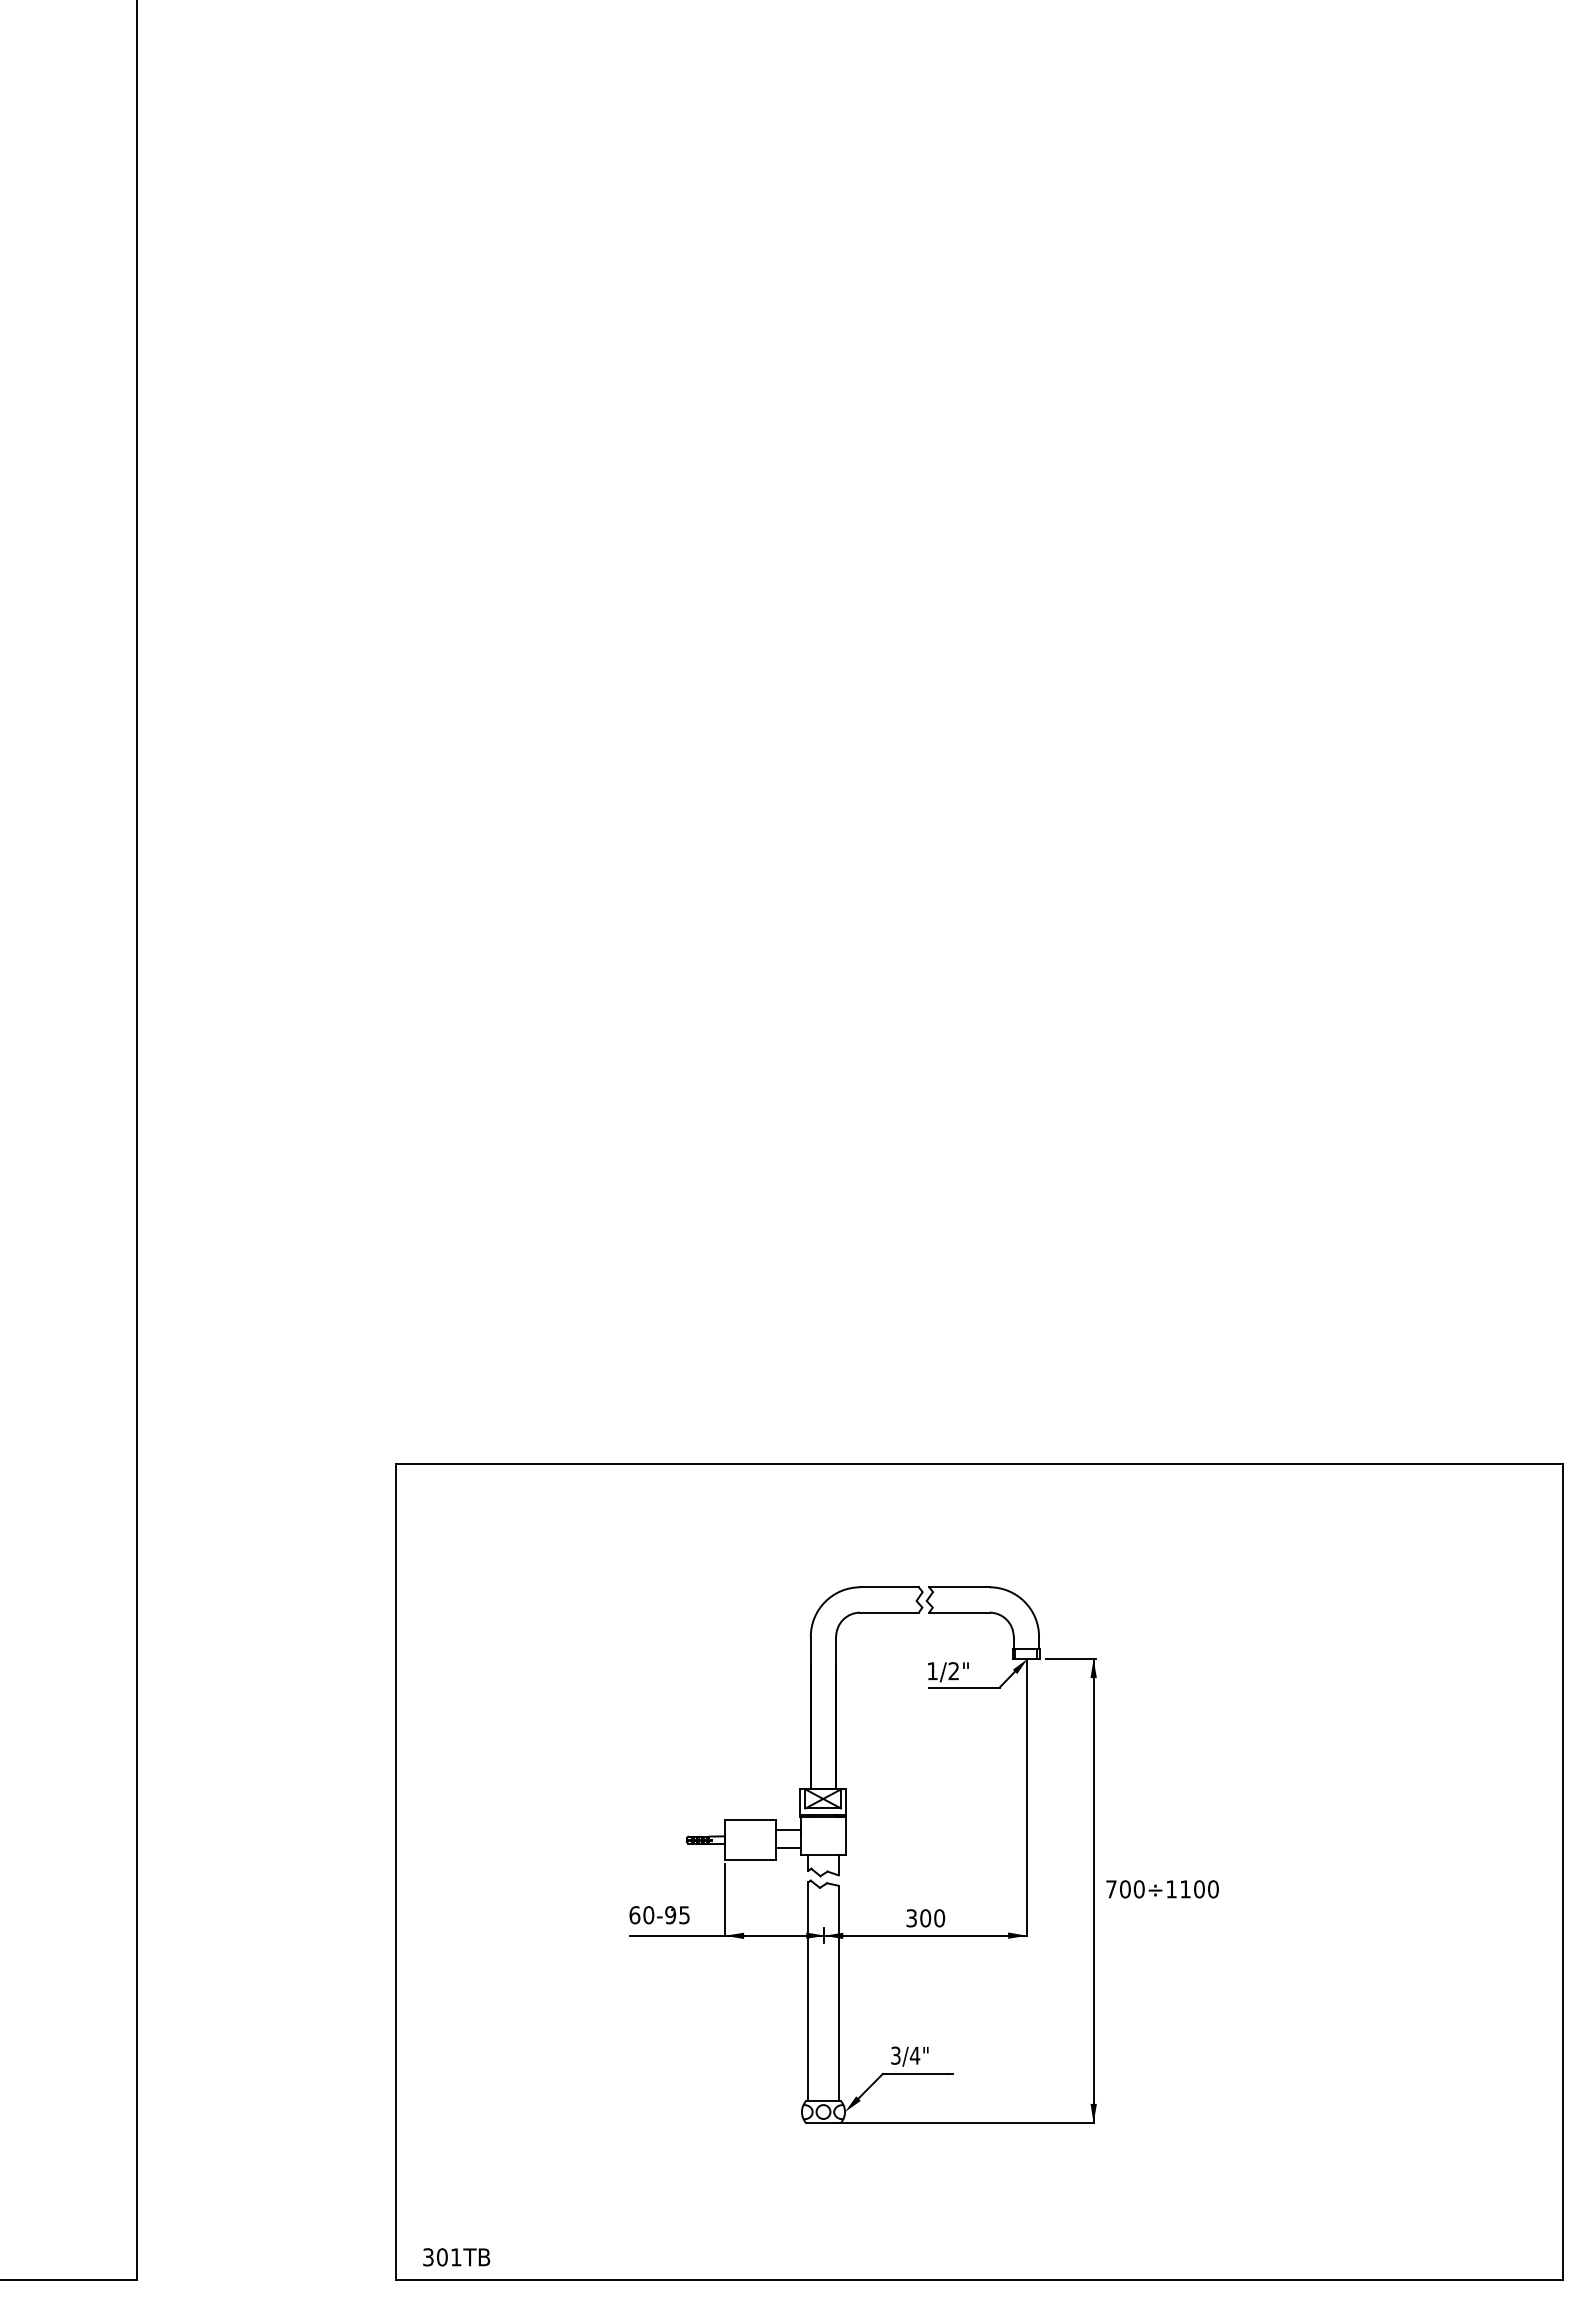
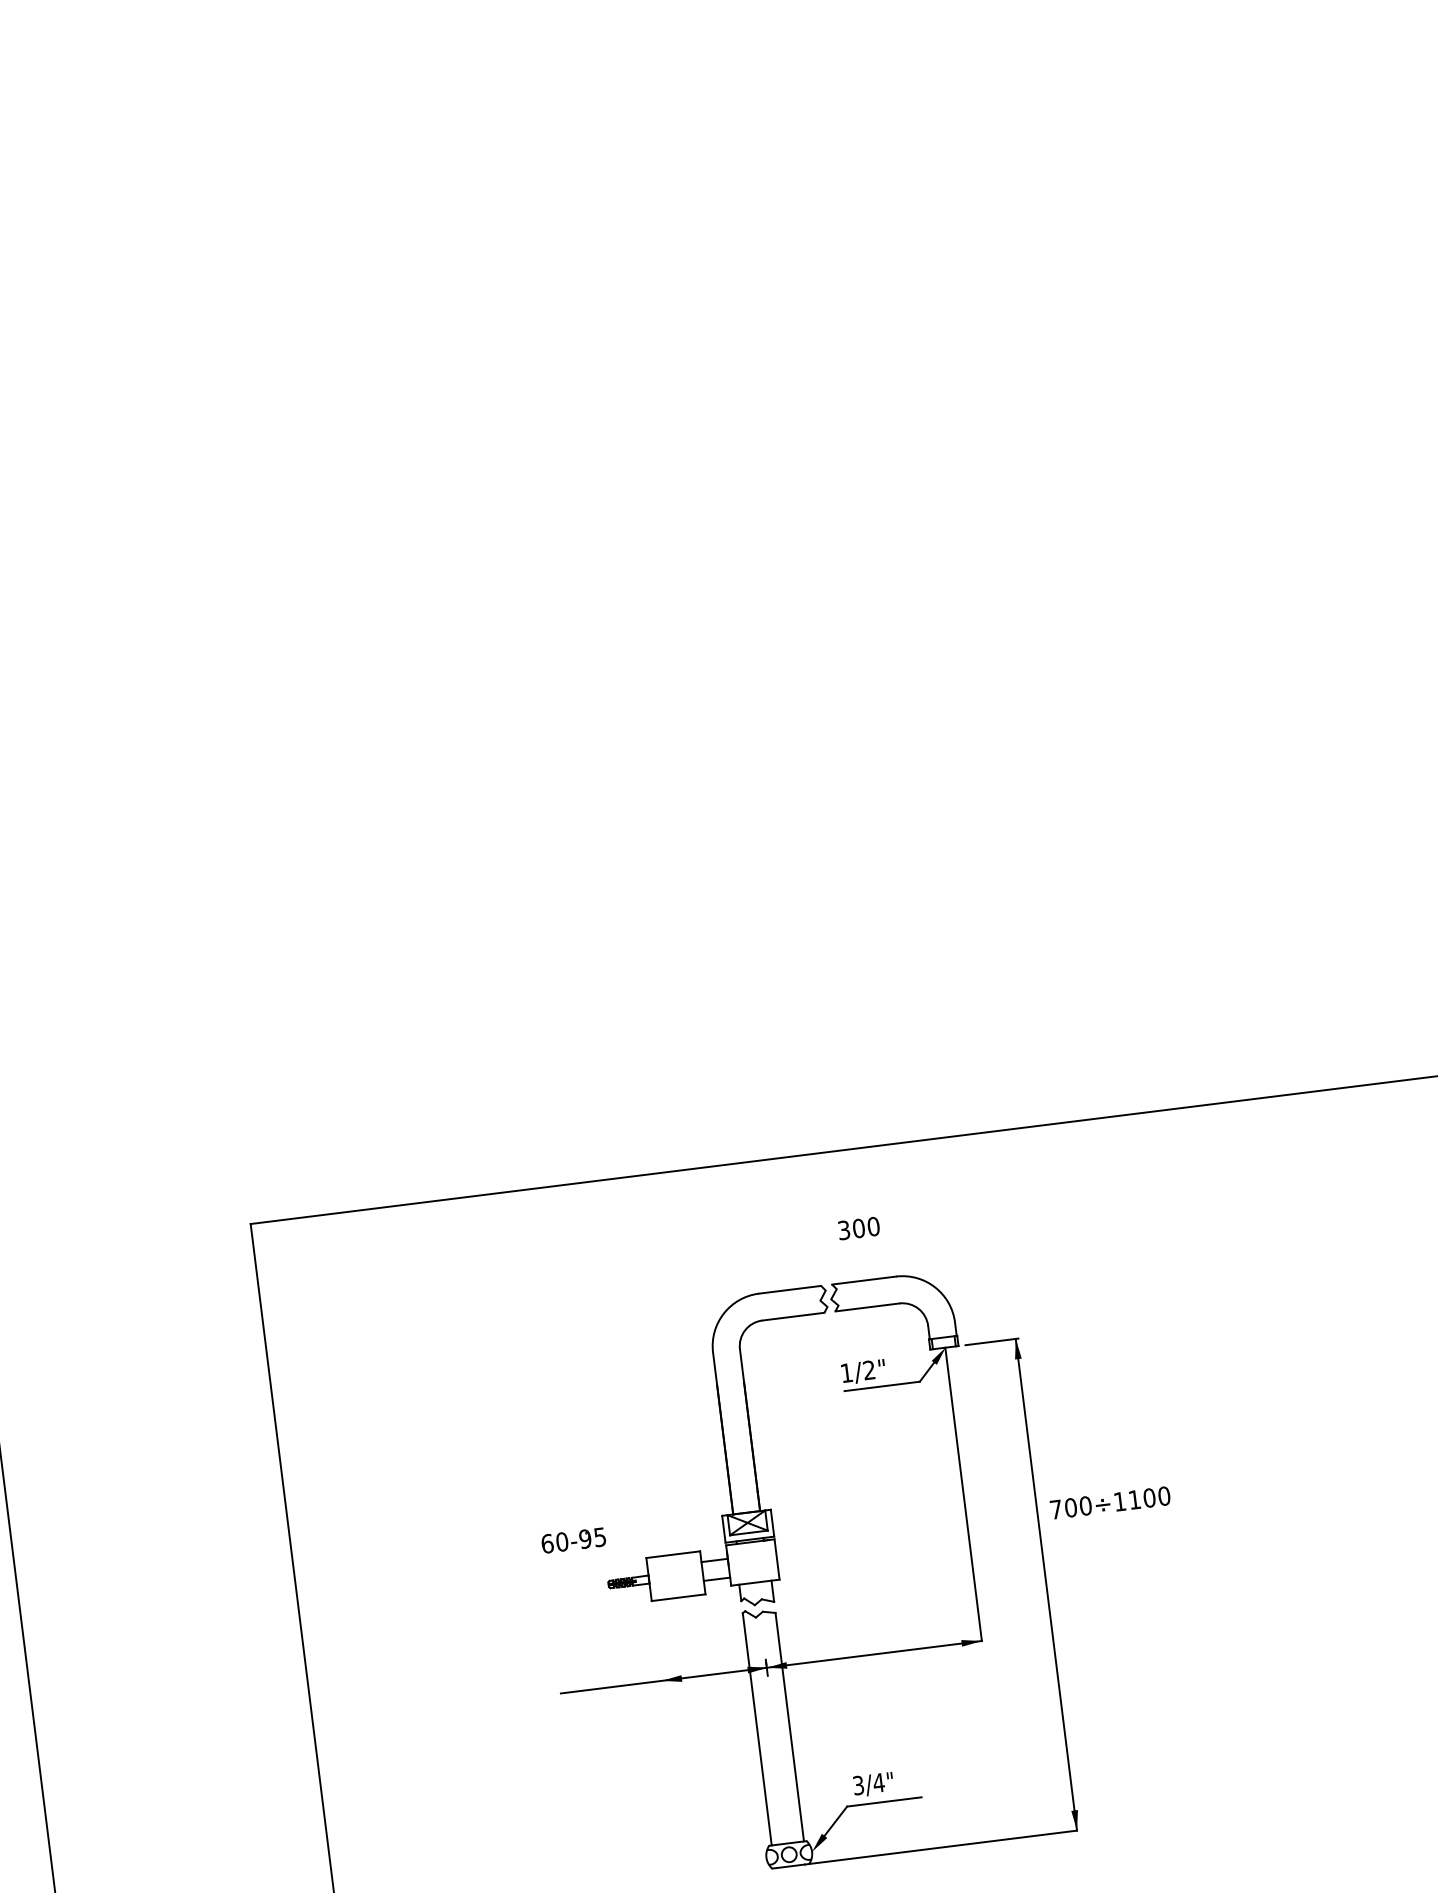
text: (1162, 1889) -> (1110, 1503), moved
line: (725, 1899) -> (657, 1642), removed
text: (659, 1915) -> (573, 1540), moved
text: (925, 1918) -> (858, 1228), moved

